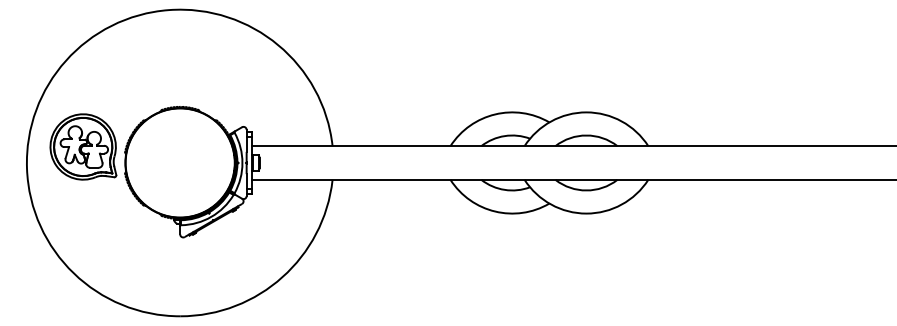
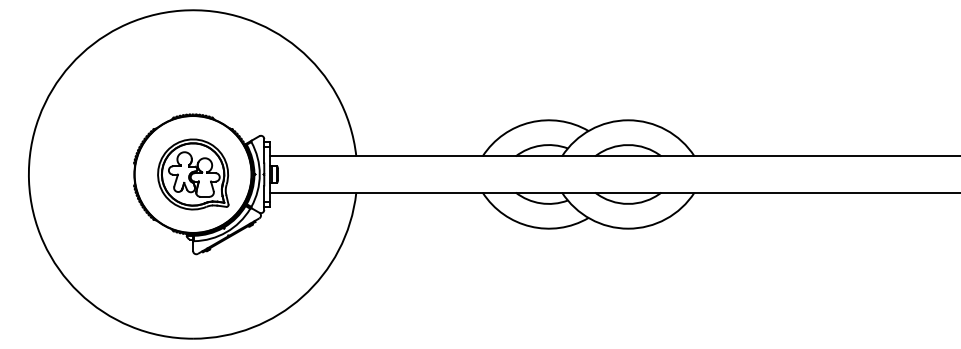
part: (83, 146) -> (193, 173), moved

